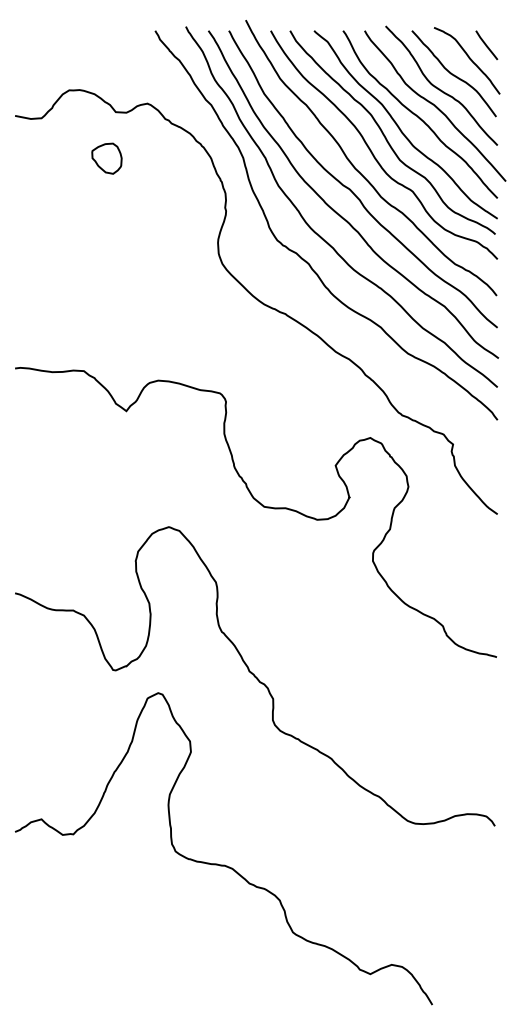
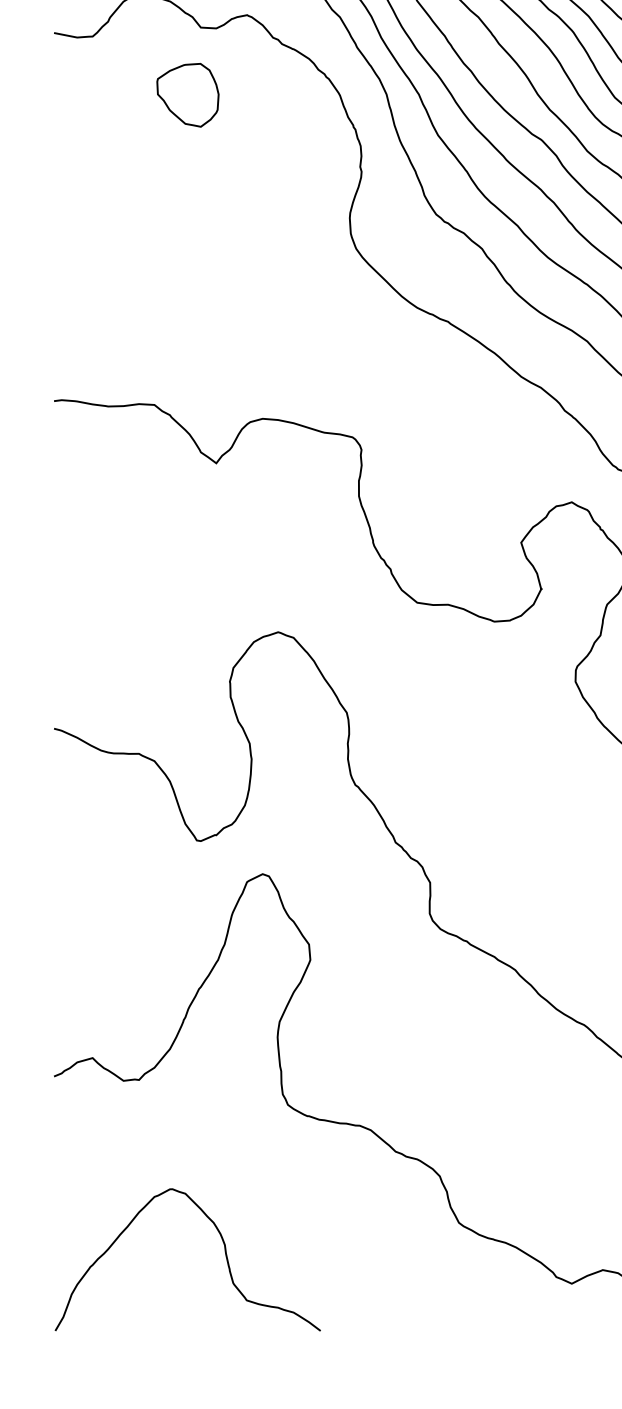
part: (106, 158) -> (187, 95), size x1.43
curve: (131, 951) -> (223, 1250), added

